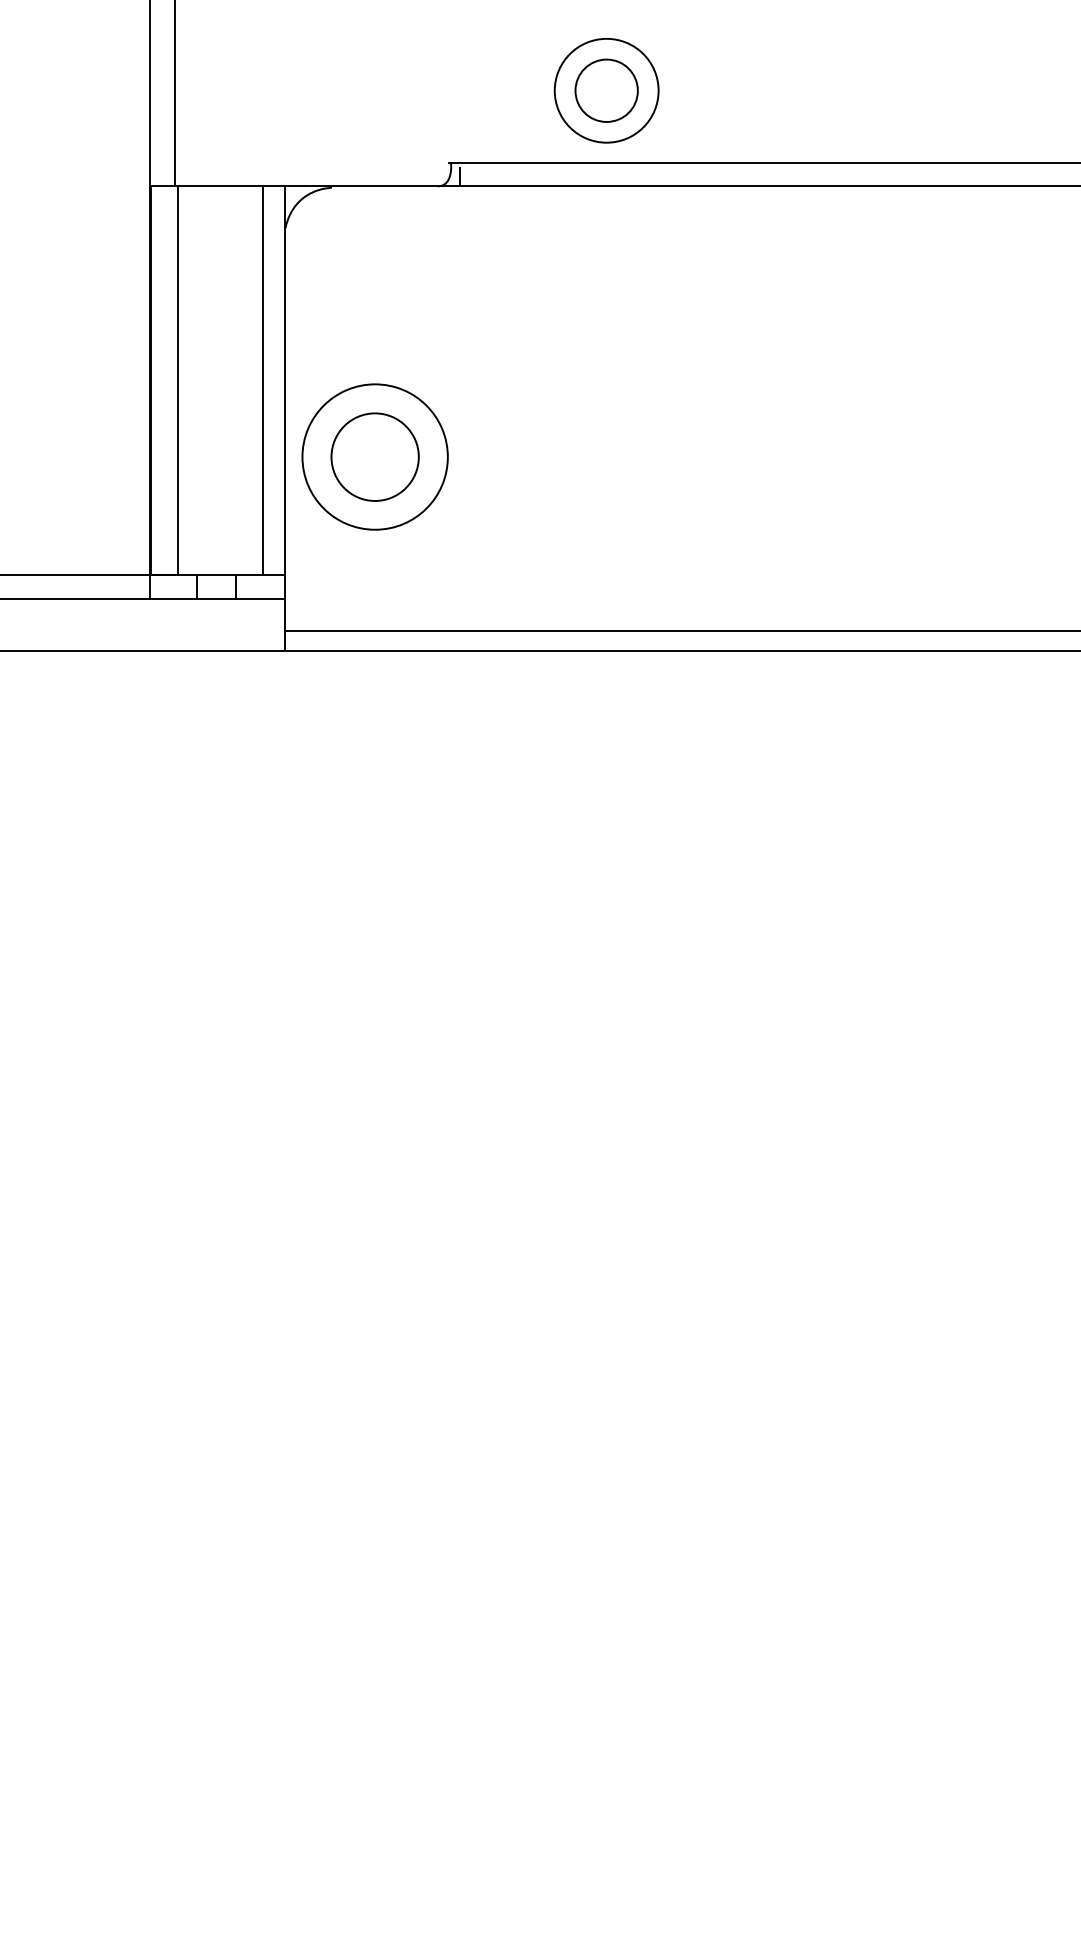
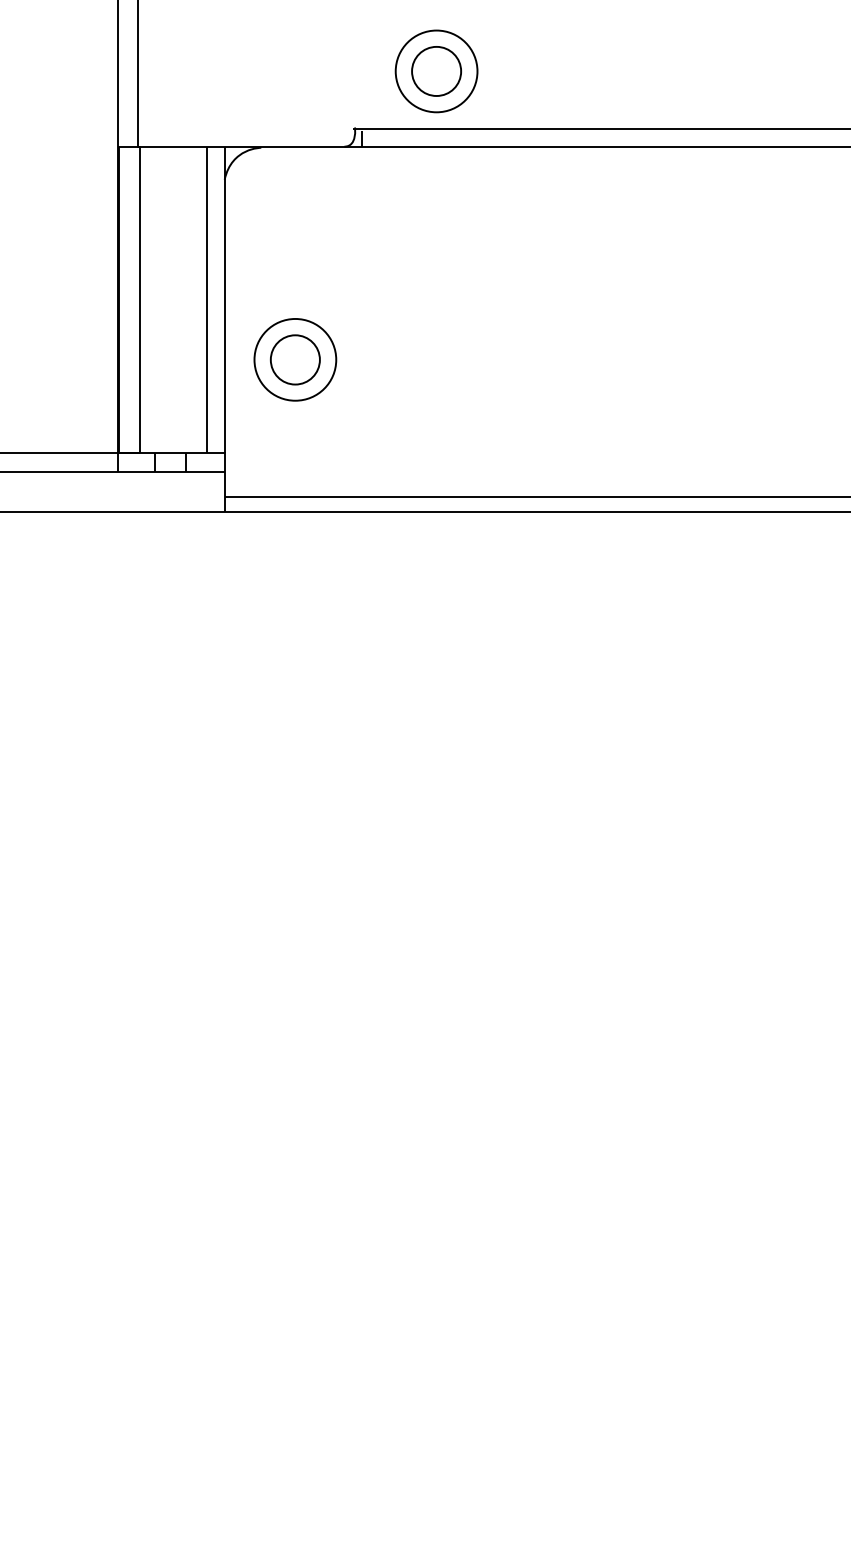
part: (606, 90) -> (436, 71), moved
part: (375, 456) -> (295, 359), size x0.71

